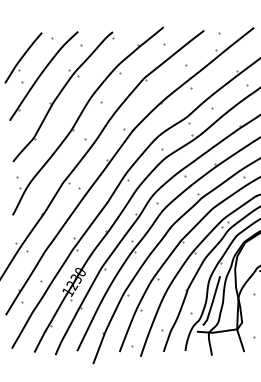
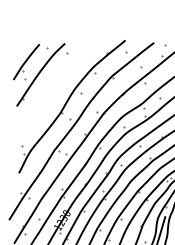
part: (63, 96) -> (54, 89), removed

